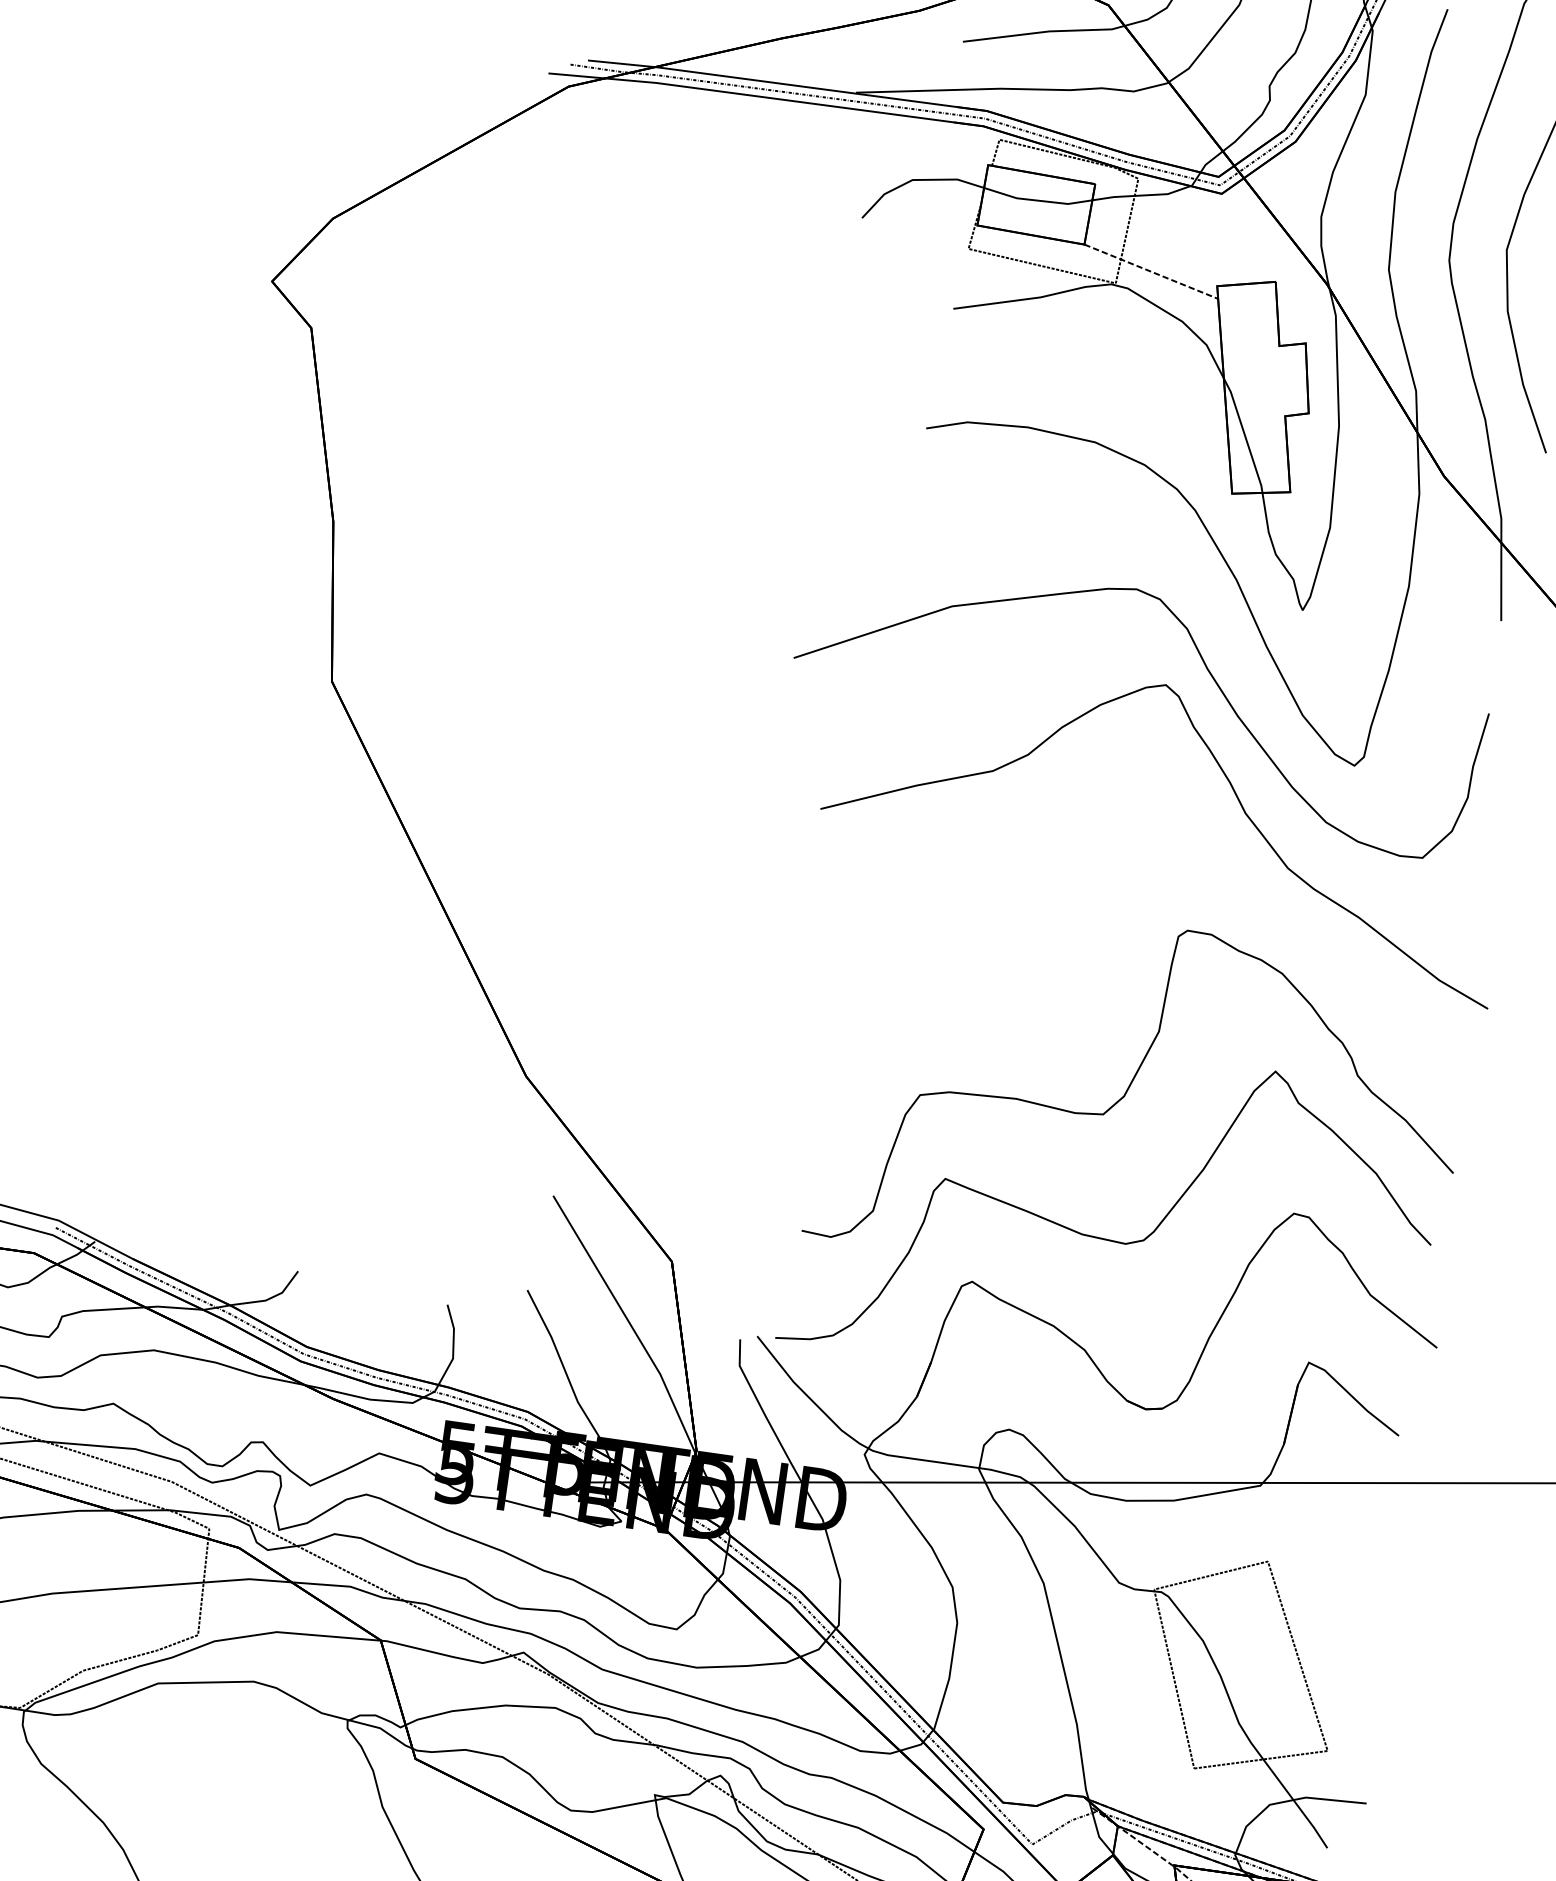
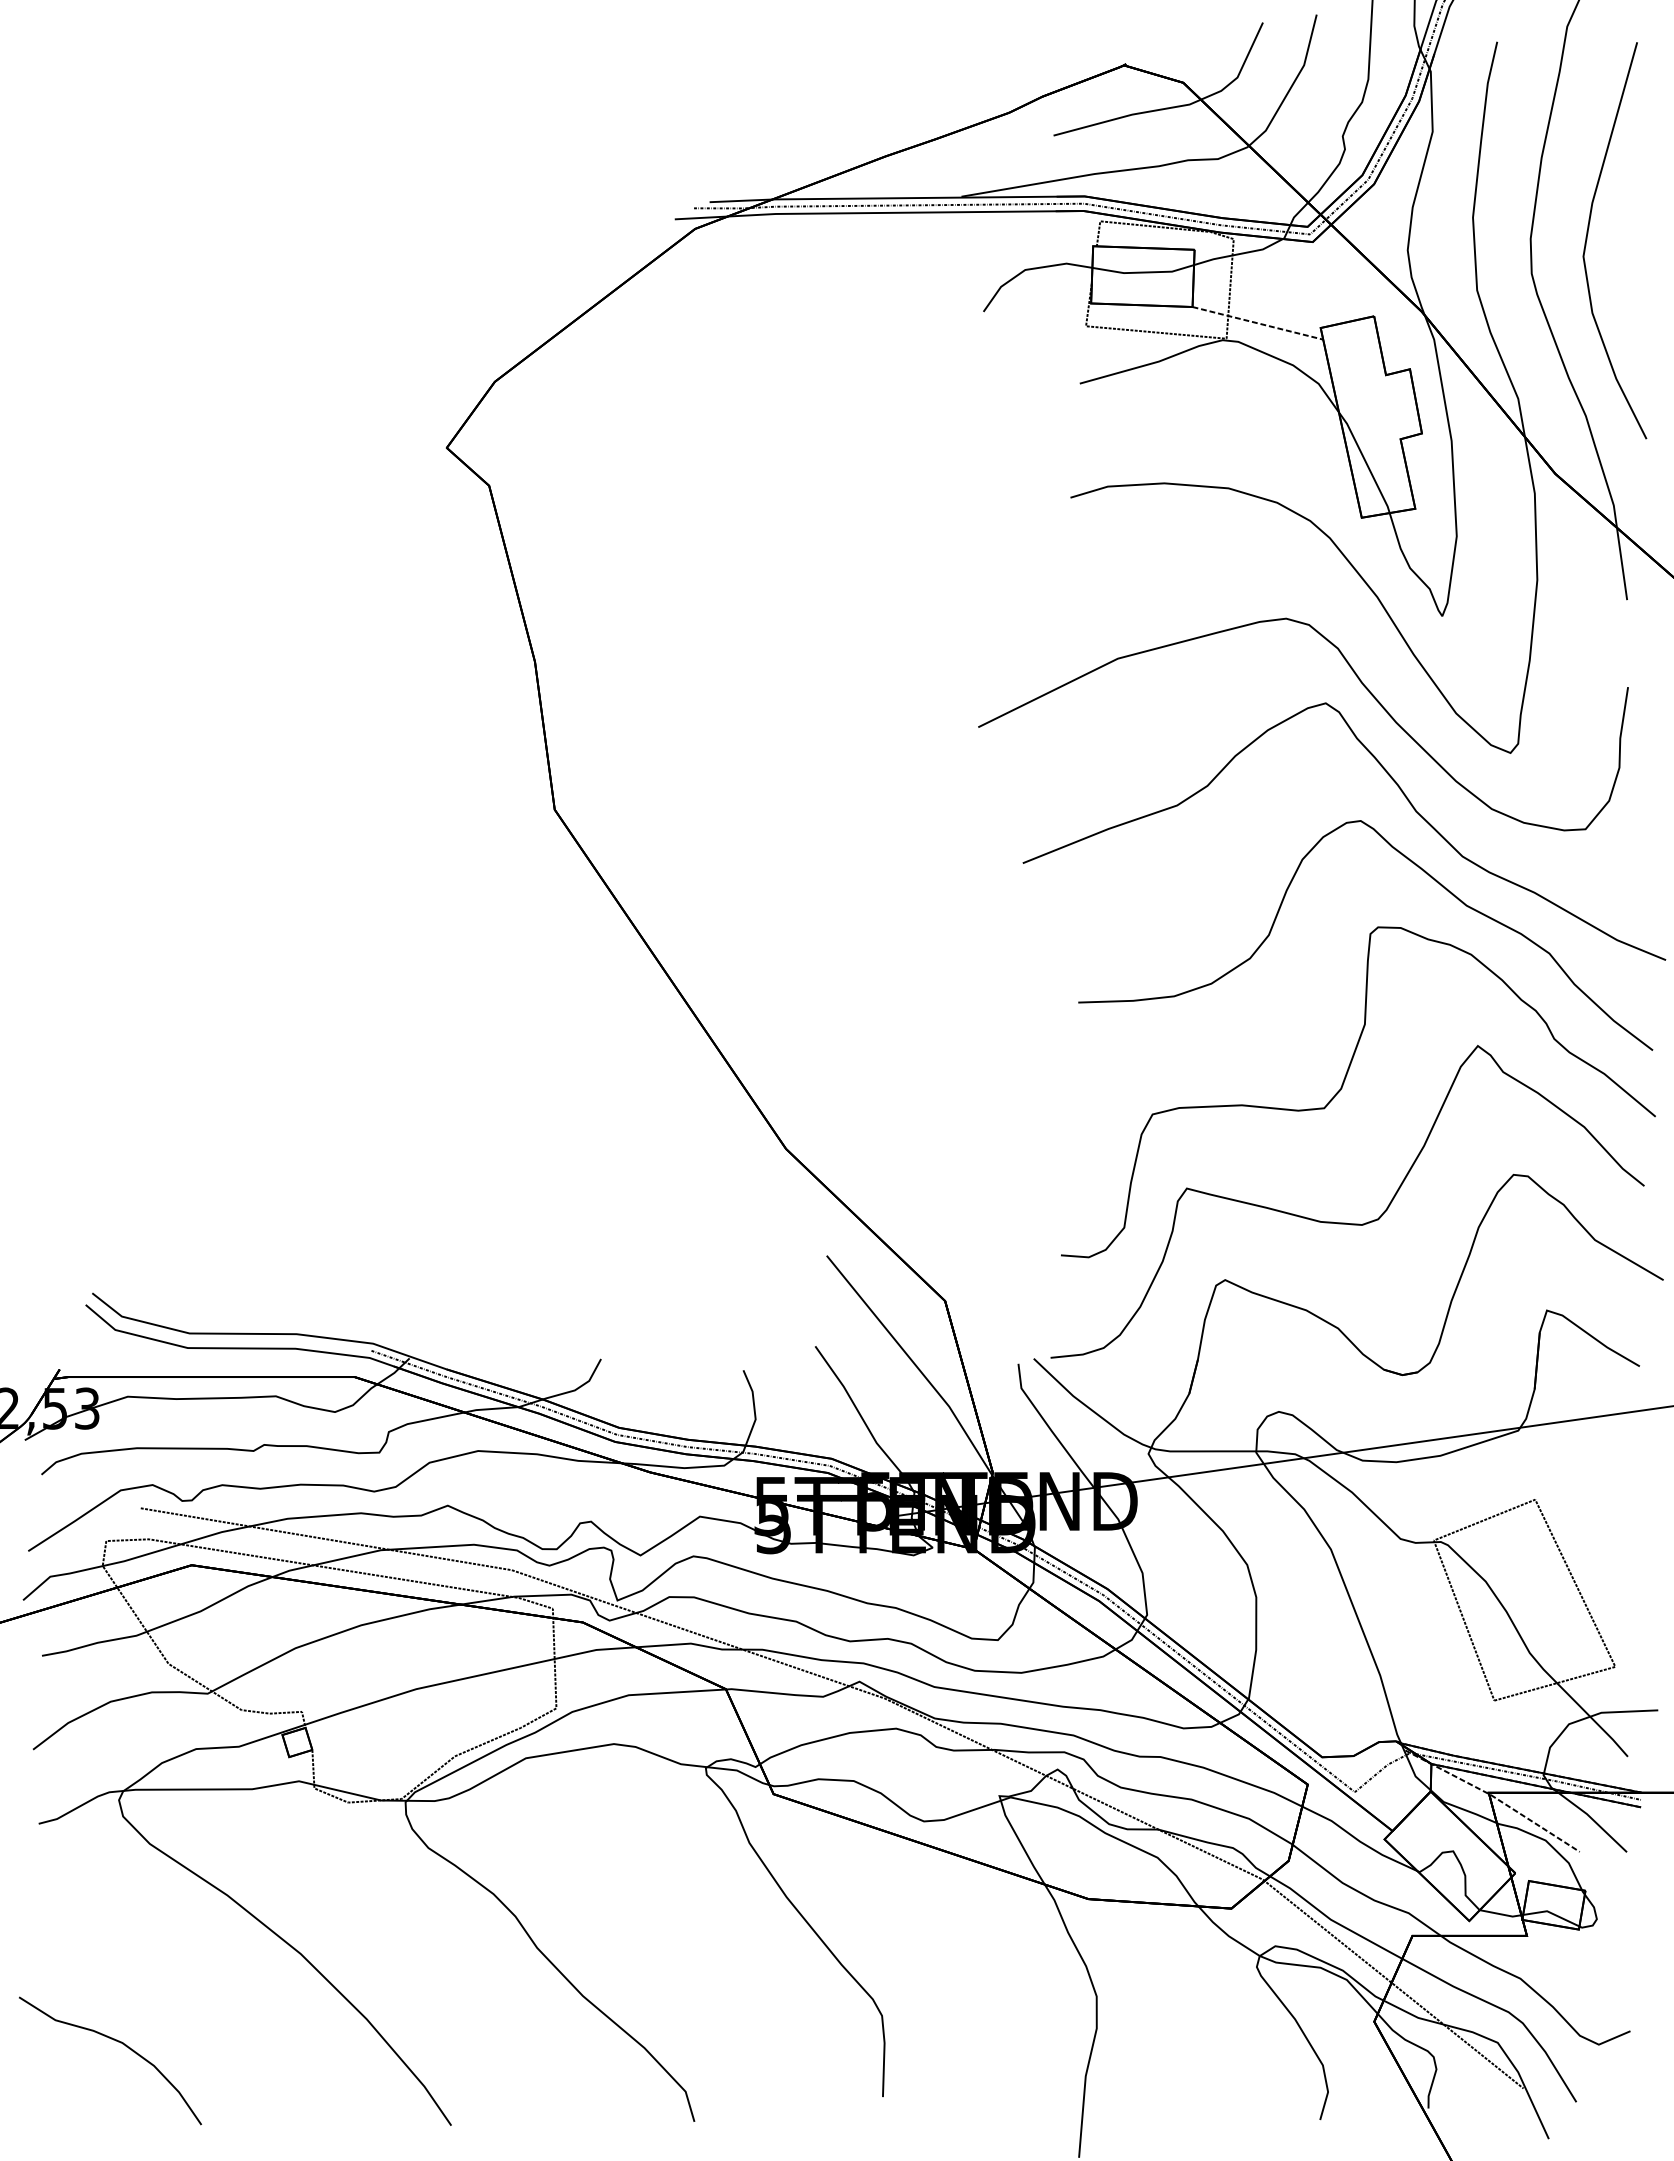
part: (1237, 871) -> (1416, 866), added

